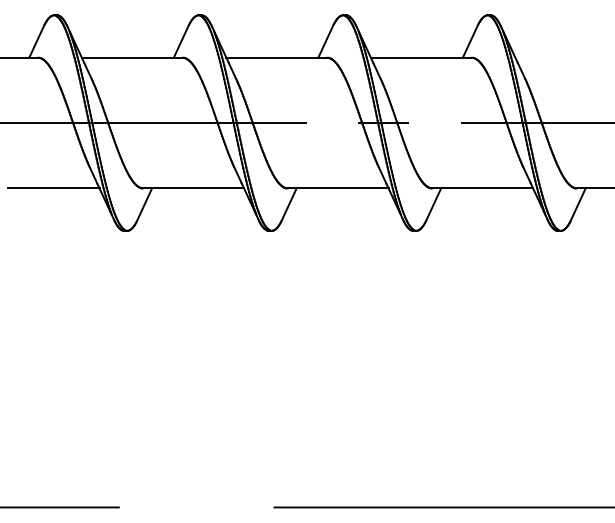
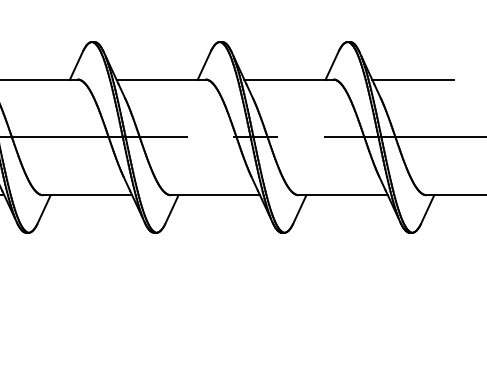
line: (561, 57) -> (412, 79), added

